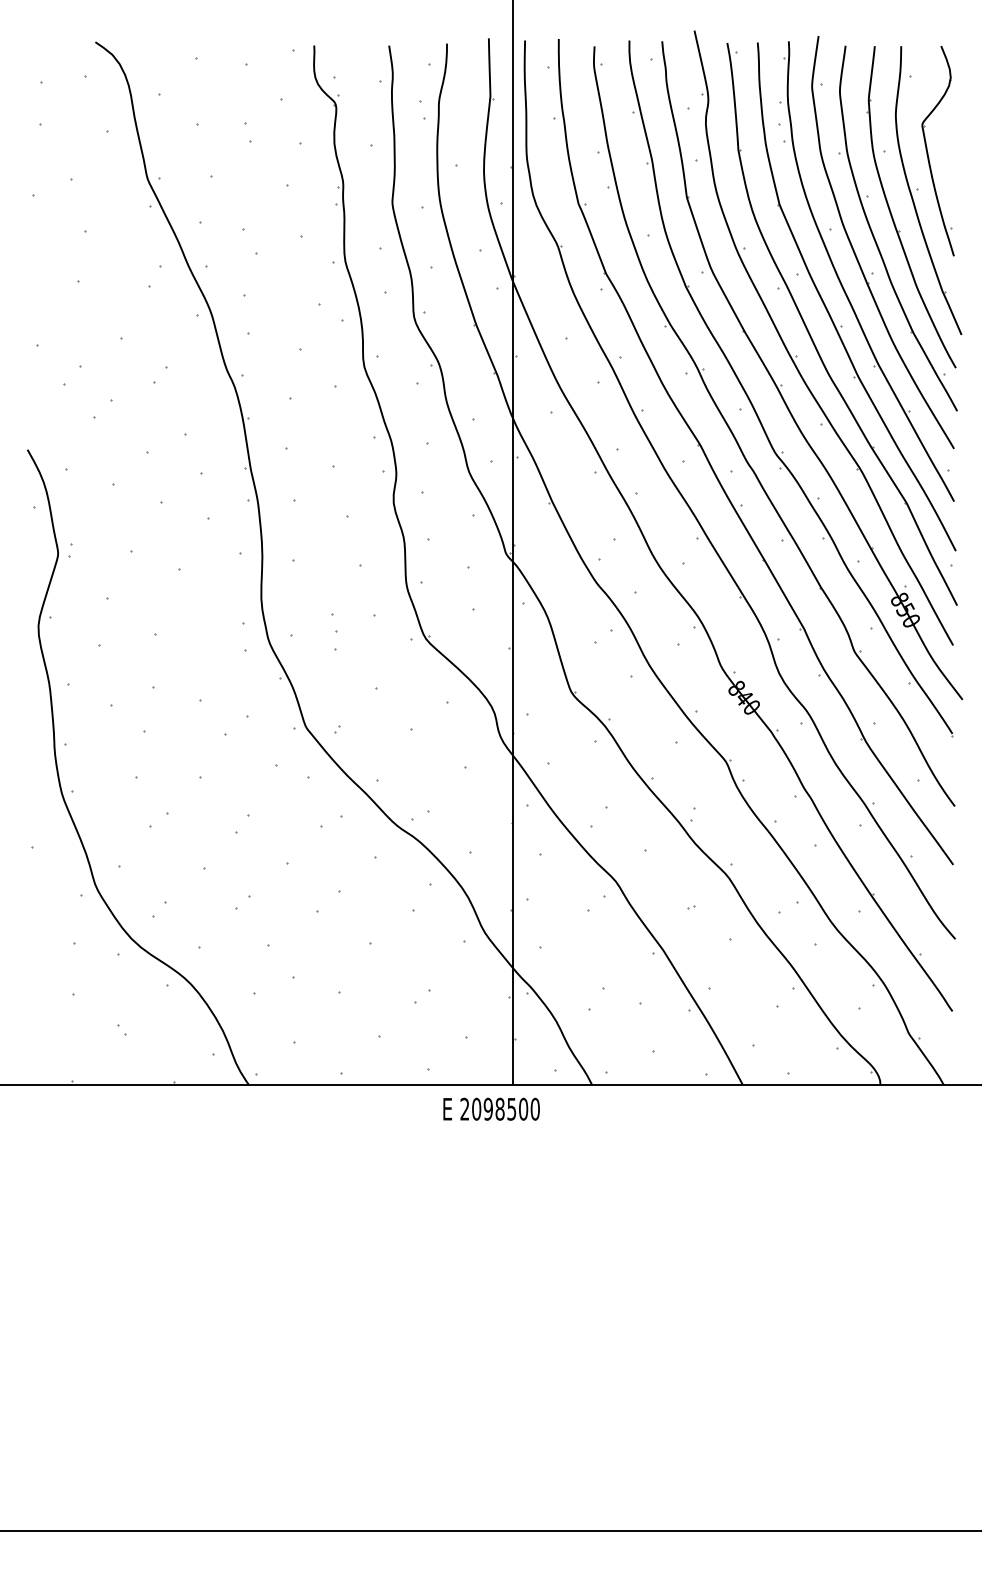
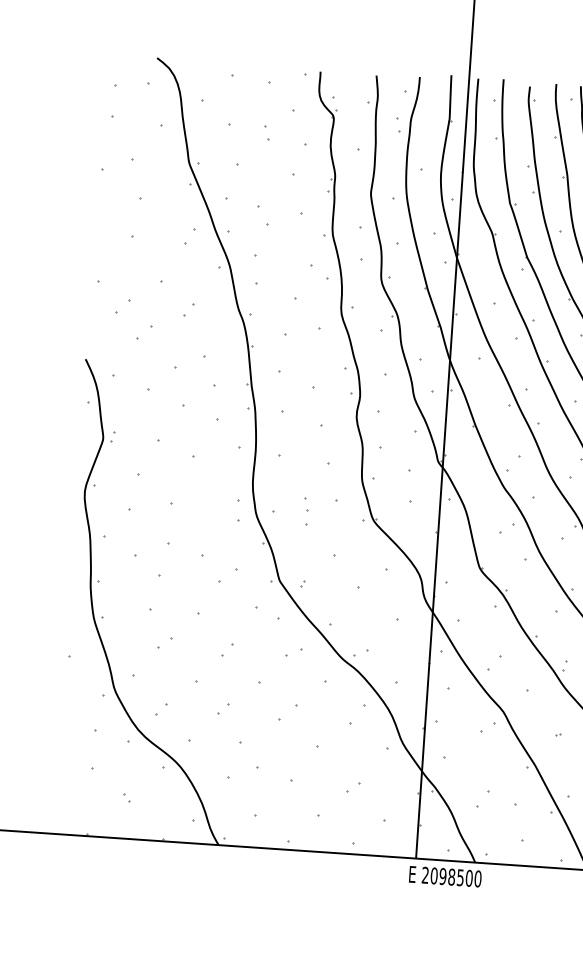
text: (491, 1108) -> (445, 876), moved

